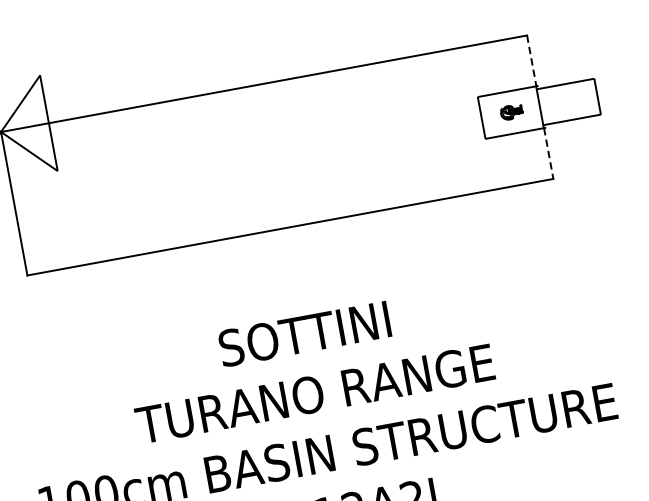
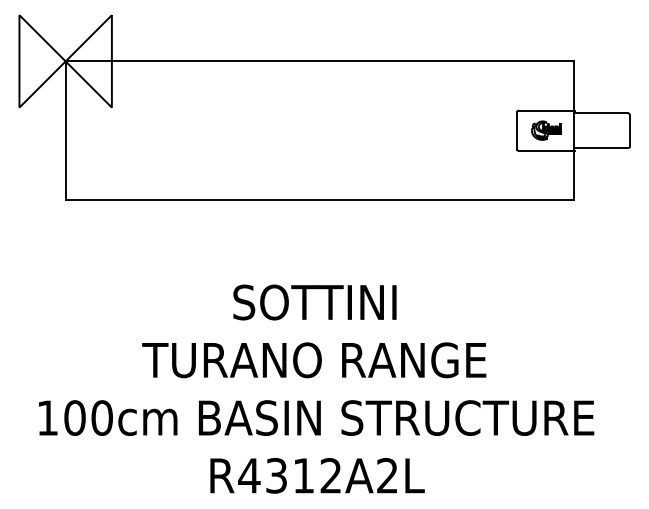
line: (532, 60) -> (574, 85), dashed -> solid
part: (511, 112) -> (546, 130), size x1.43
line: (549, 153) -> (574, 175), dashed -> solid

